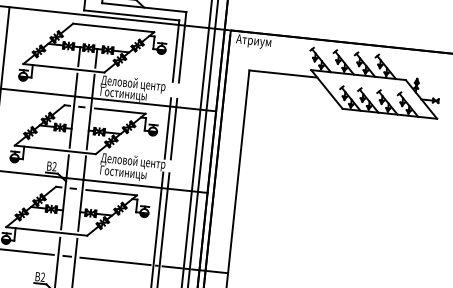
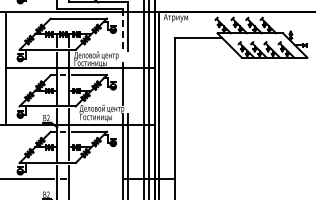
line: (176, 51) -> (123, 30), solid -> dashed
line: (173, 128) -> (127, 83), removed
line: (114, 261) -> (96, 178), removed

